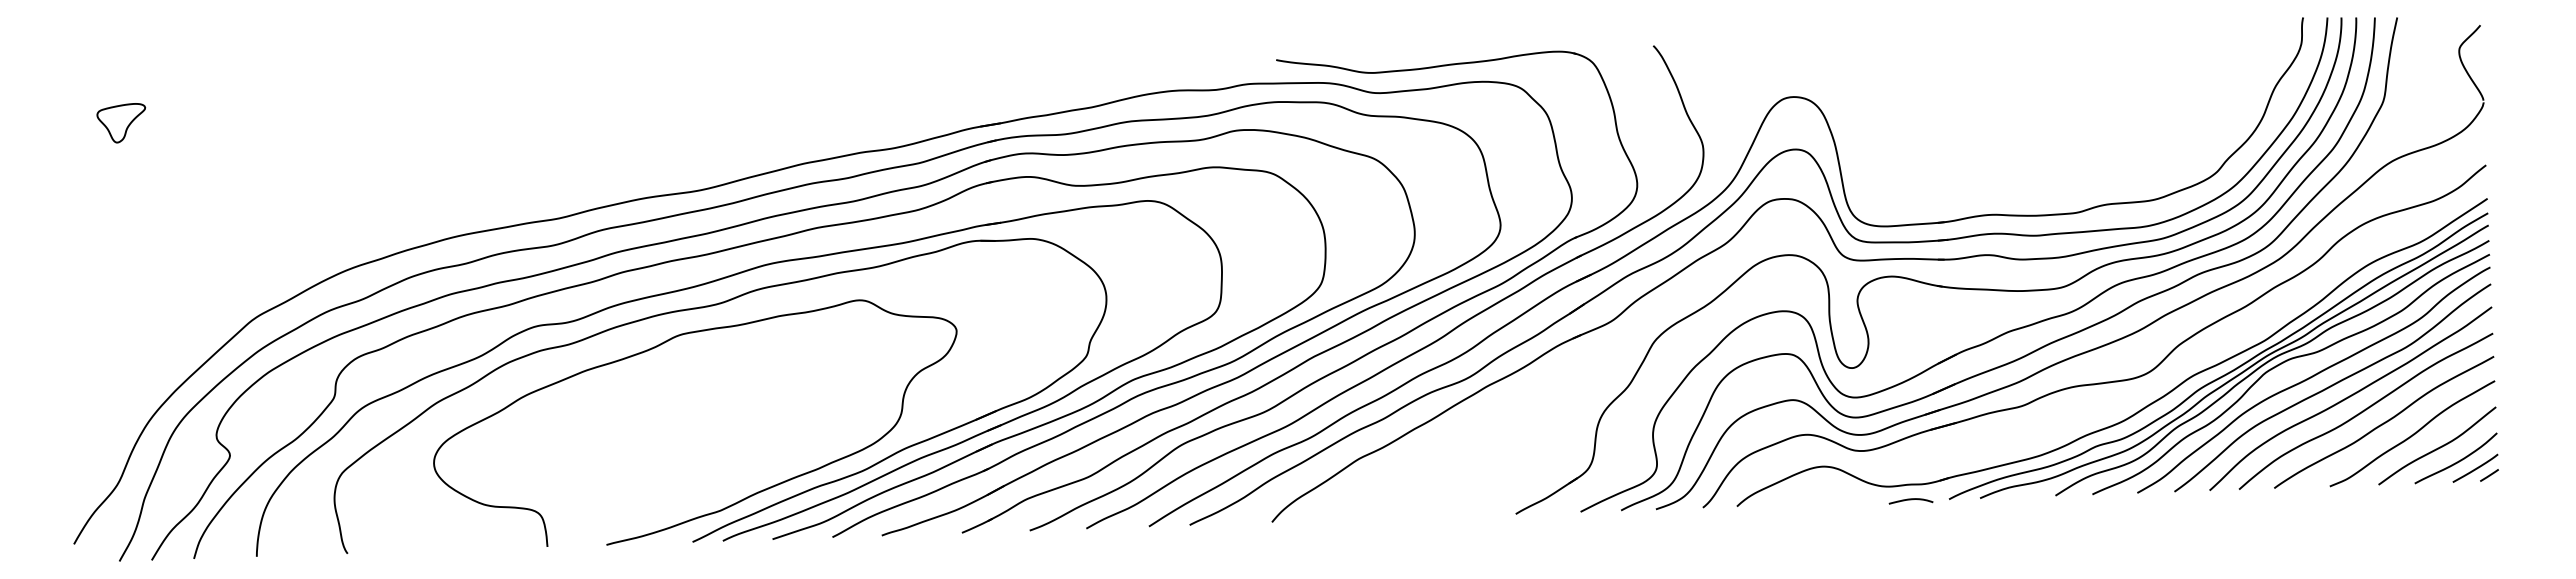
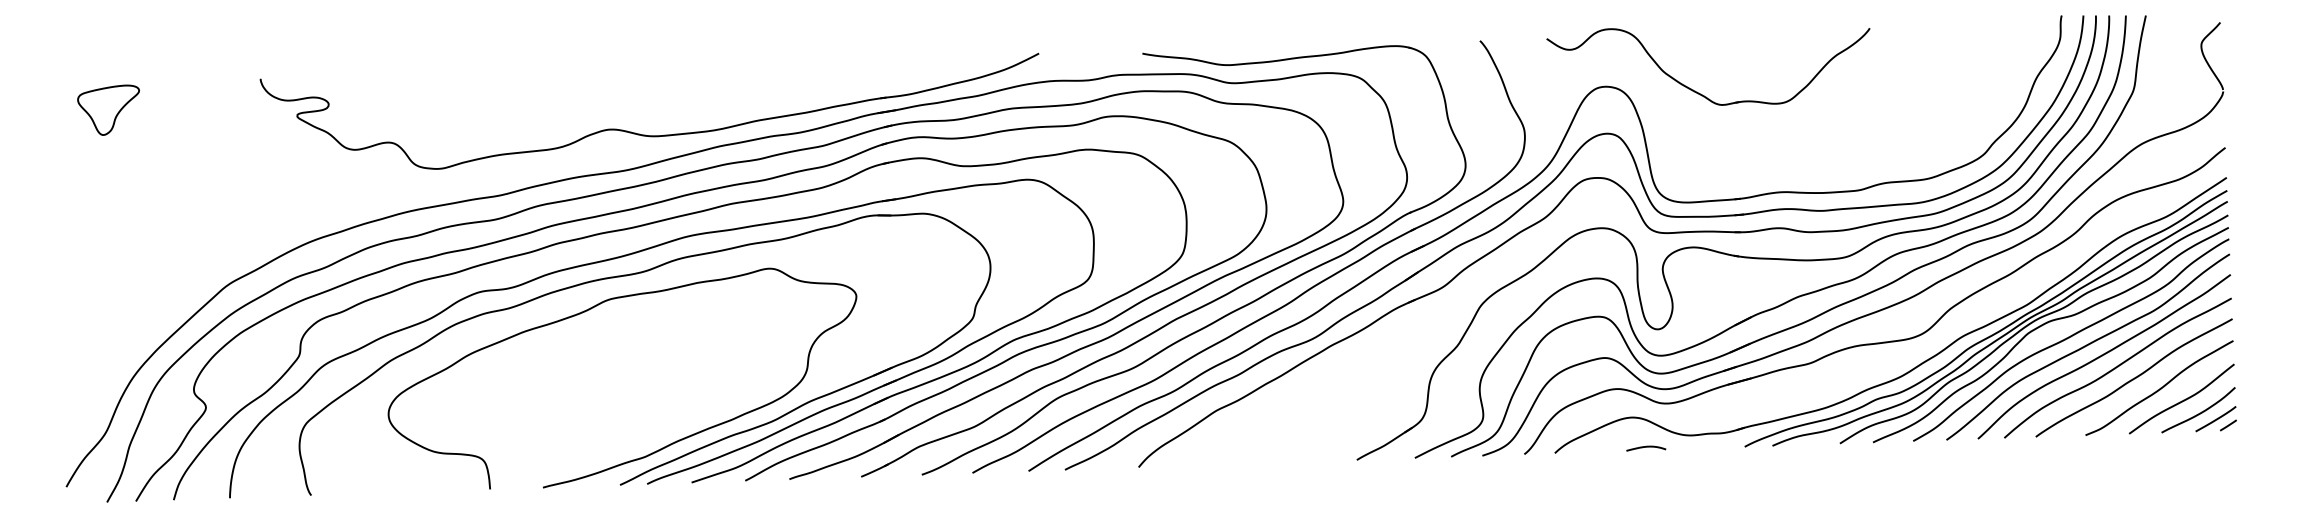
part: (1890, 99) -> (1692, 88), added
part: (121, 122) -> (108, 109), size x1.43
part: (720, 150) -> (645, 134), added
curve: (1910, 500) -> (1645, 447), moved

